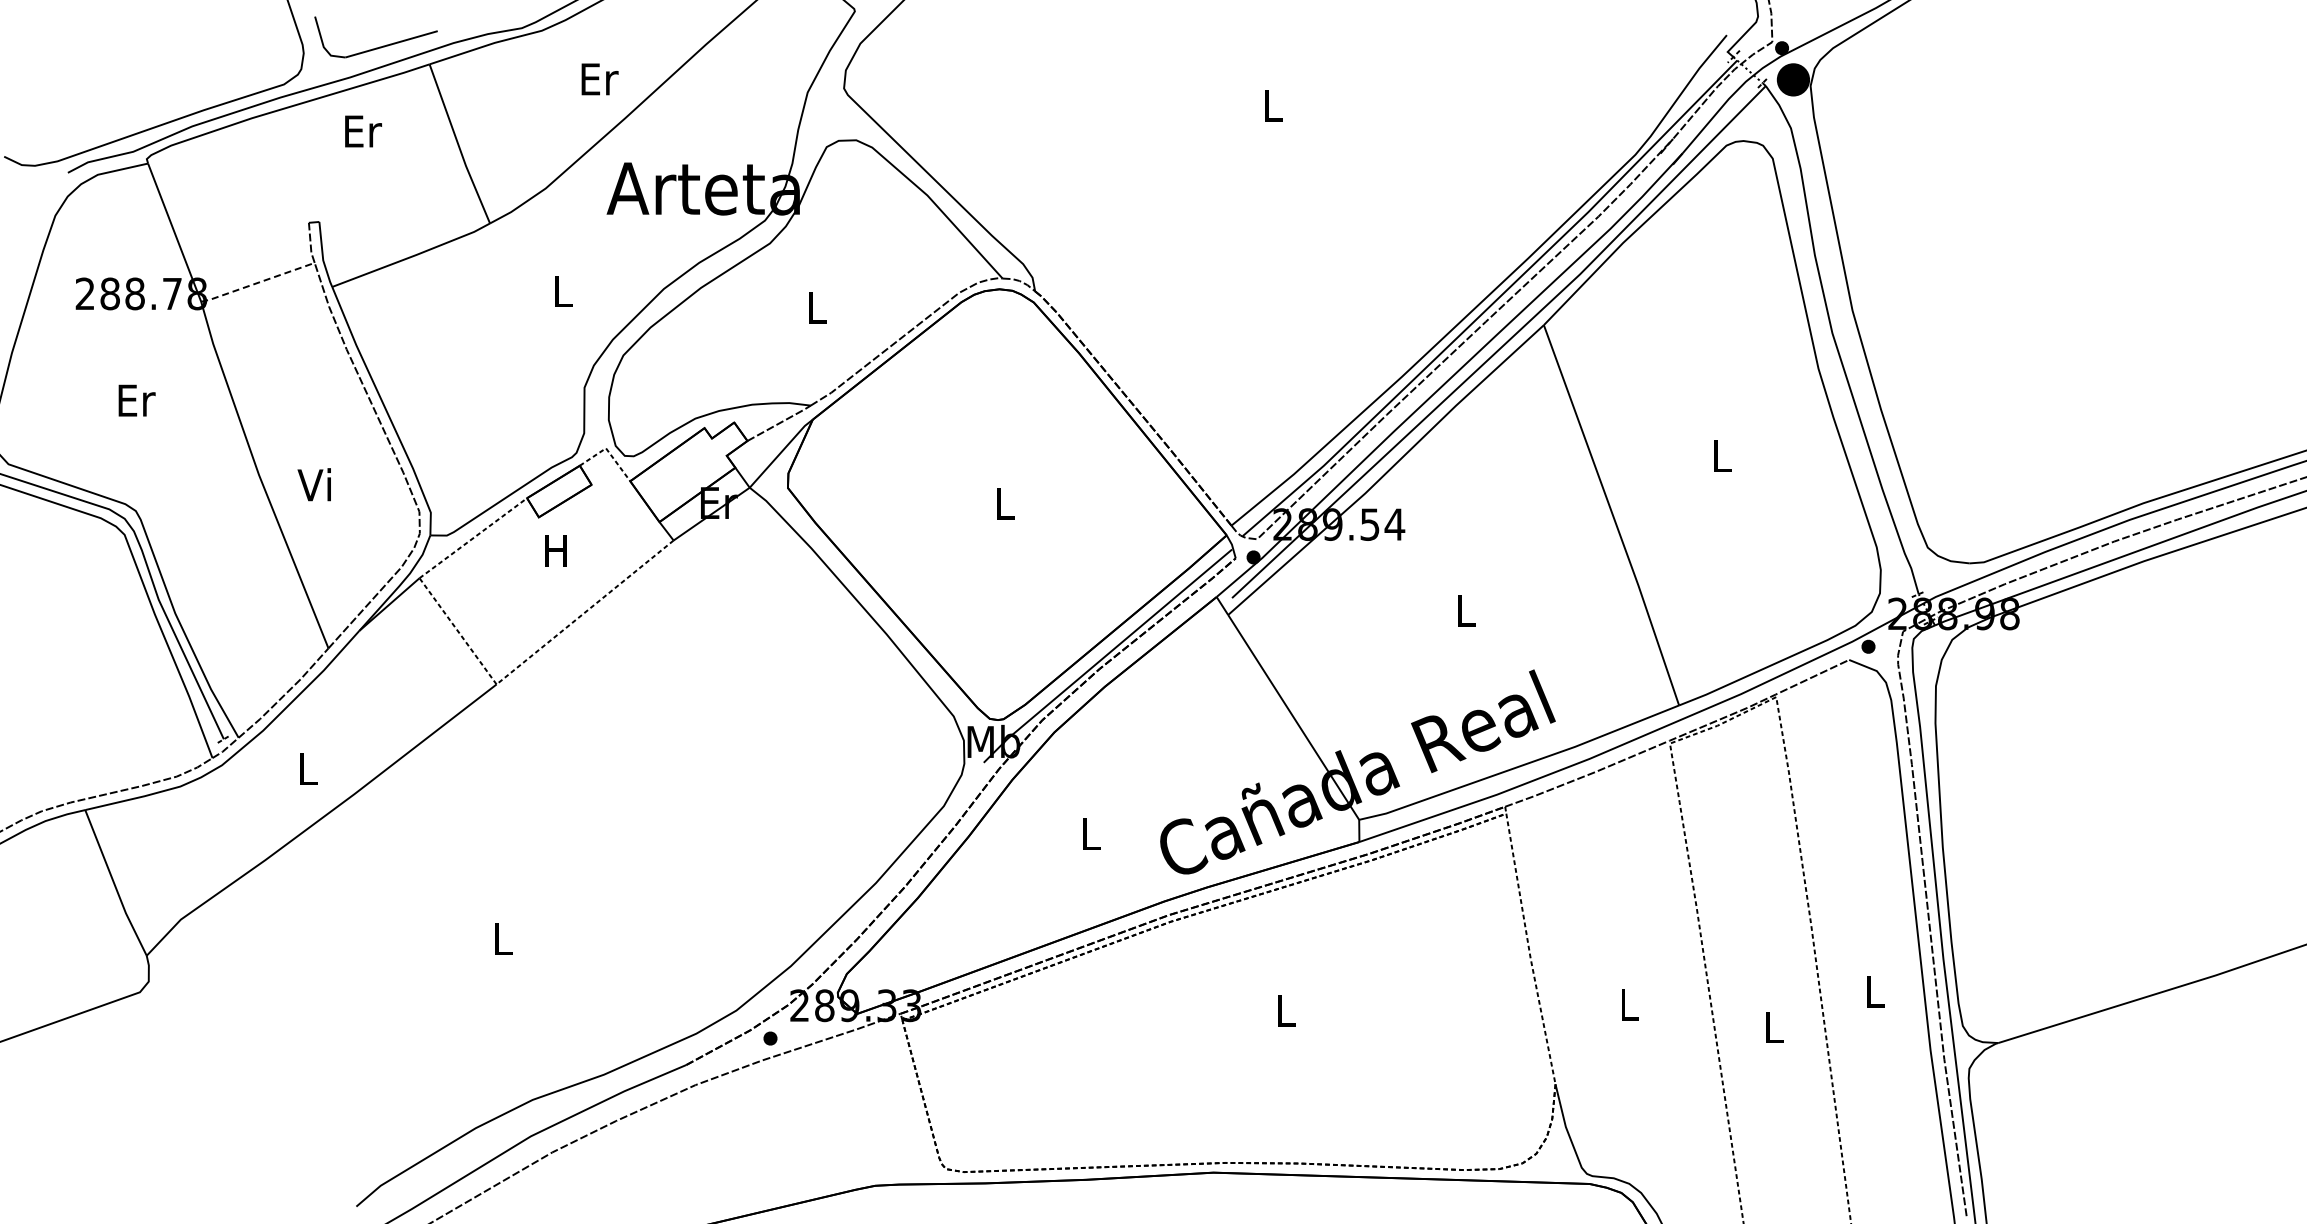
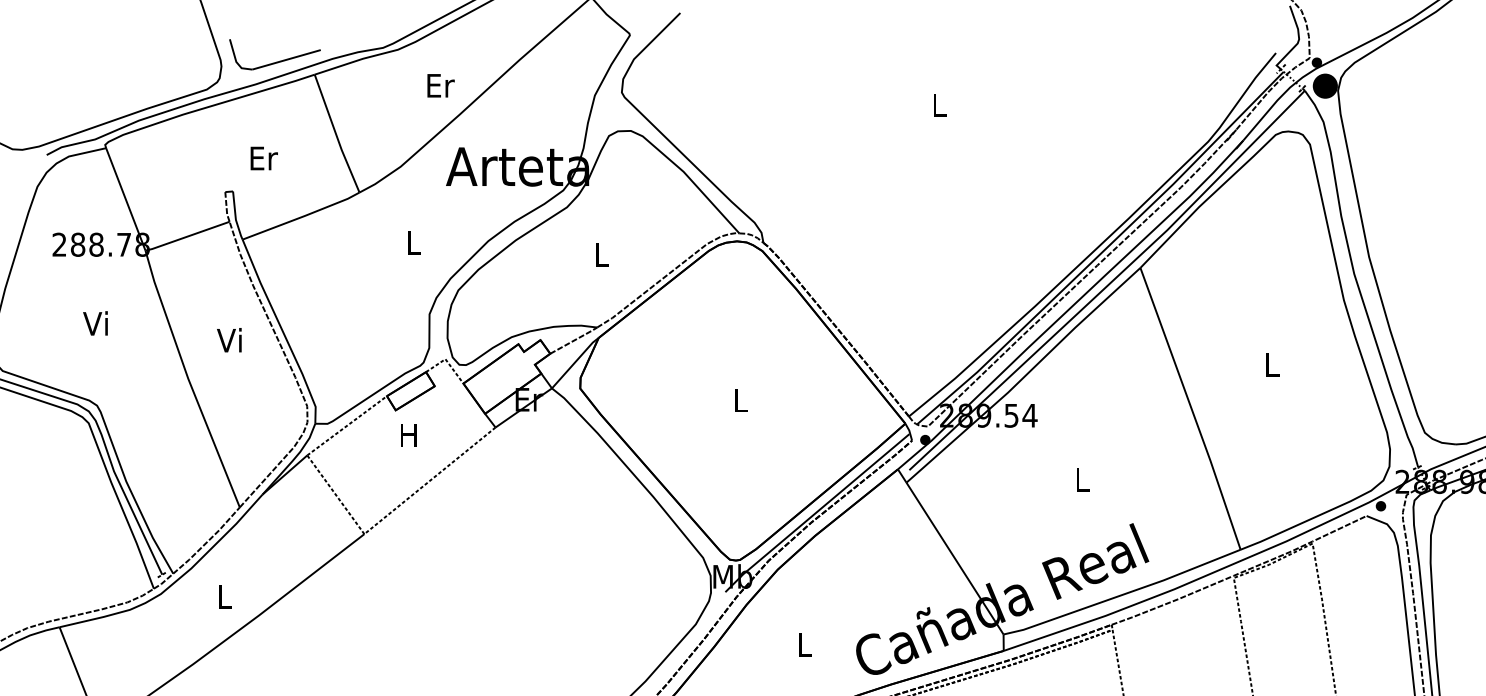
text: (363, 131) -> (264, 158), moved
line: (257, 283) -> (187, 237), dashed -> solid
text: (136, 399) -> (97, 323), Er -> Vi
text: (313, 484) -> (228, 340), moved

